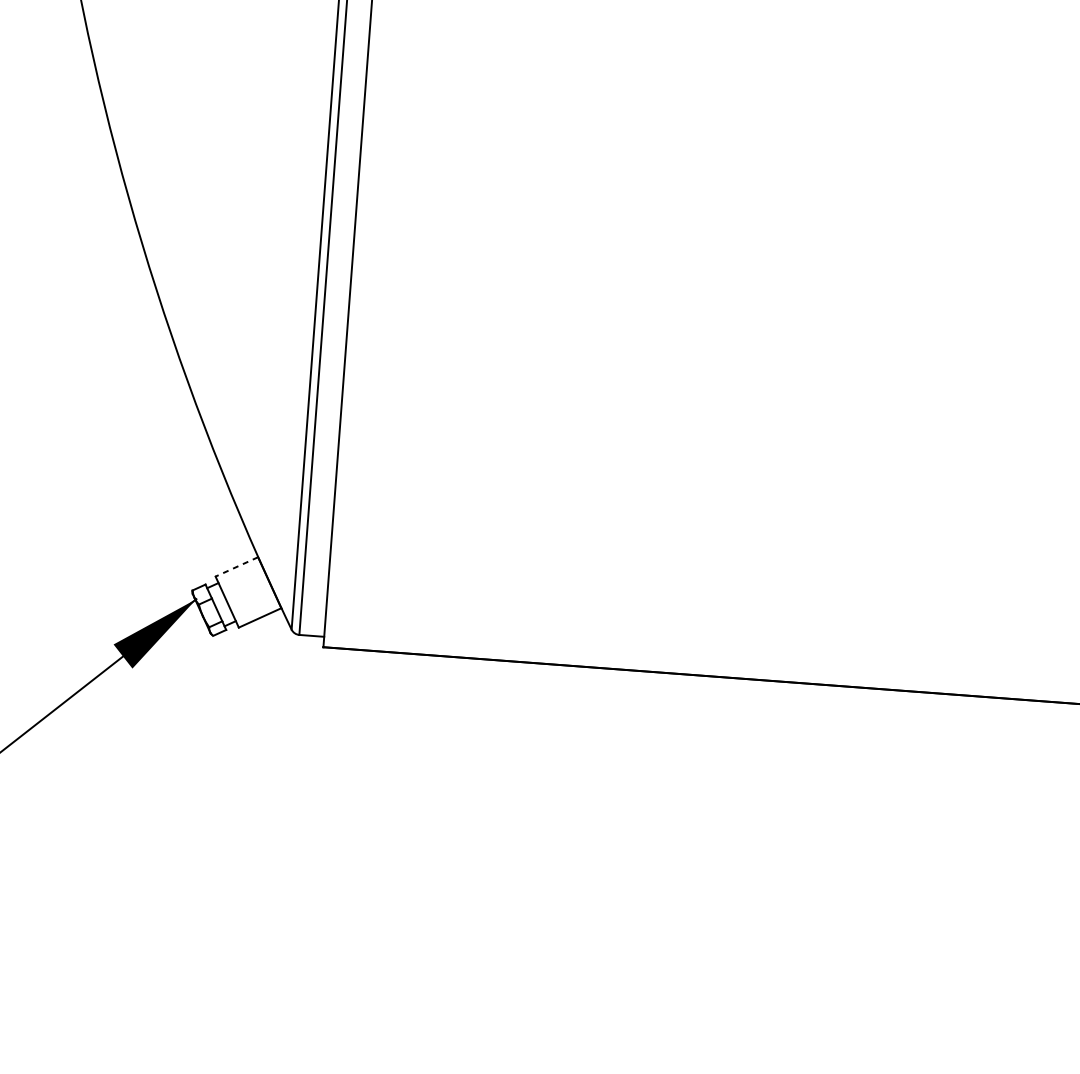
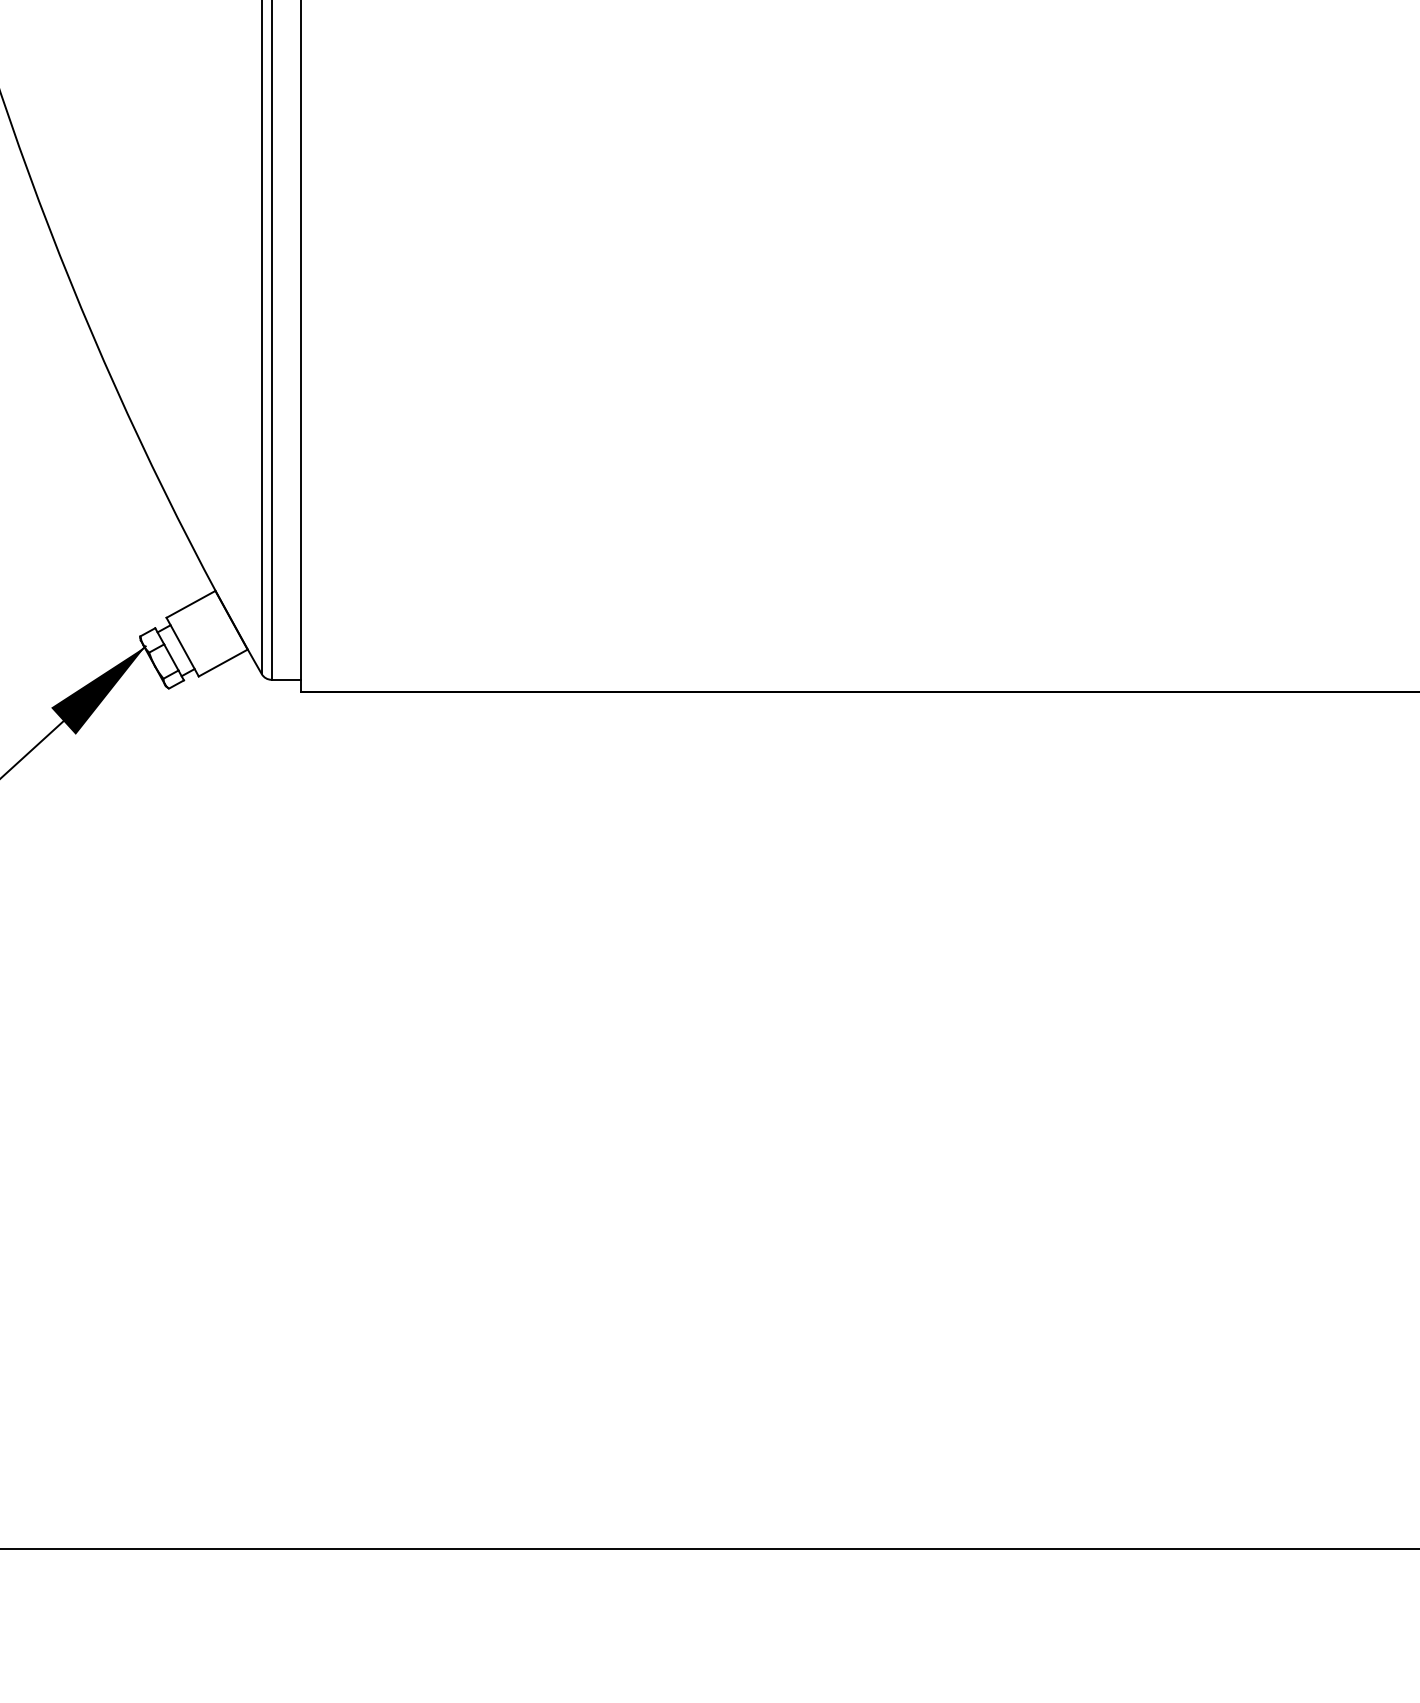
line: (237, 567) -> (191, 604), dashed -> solid

